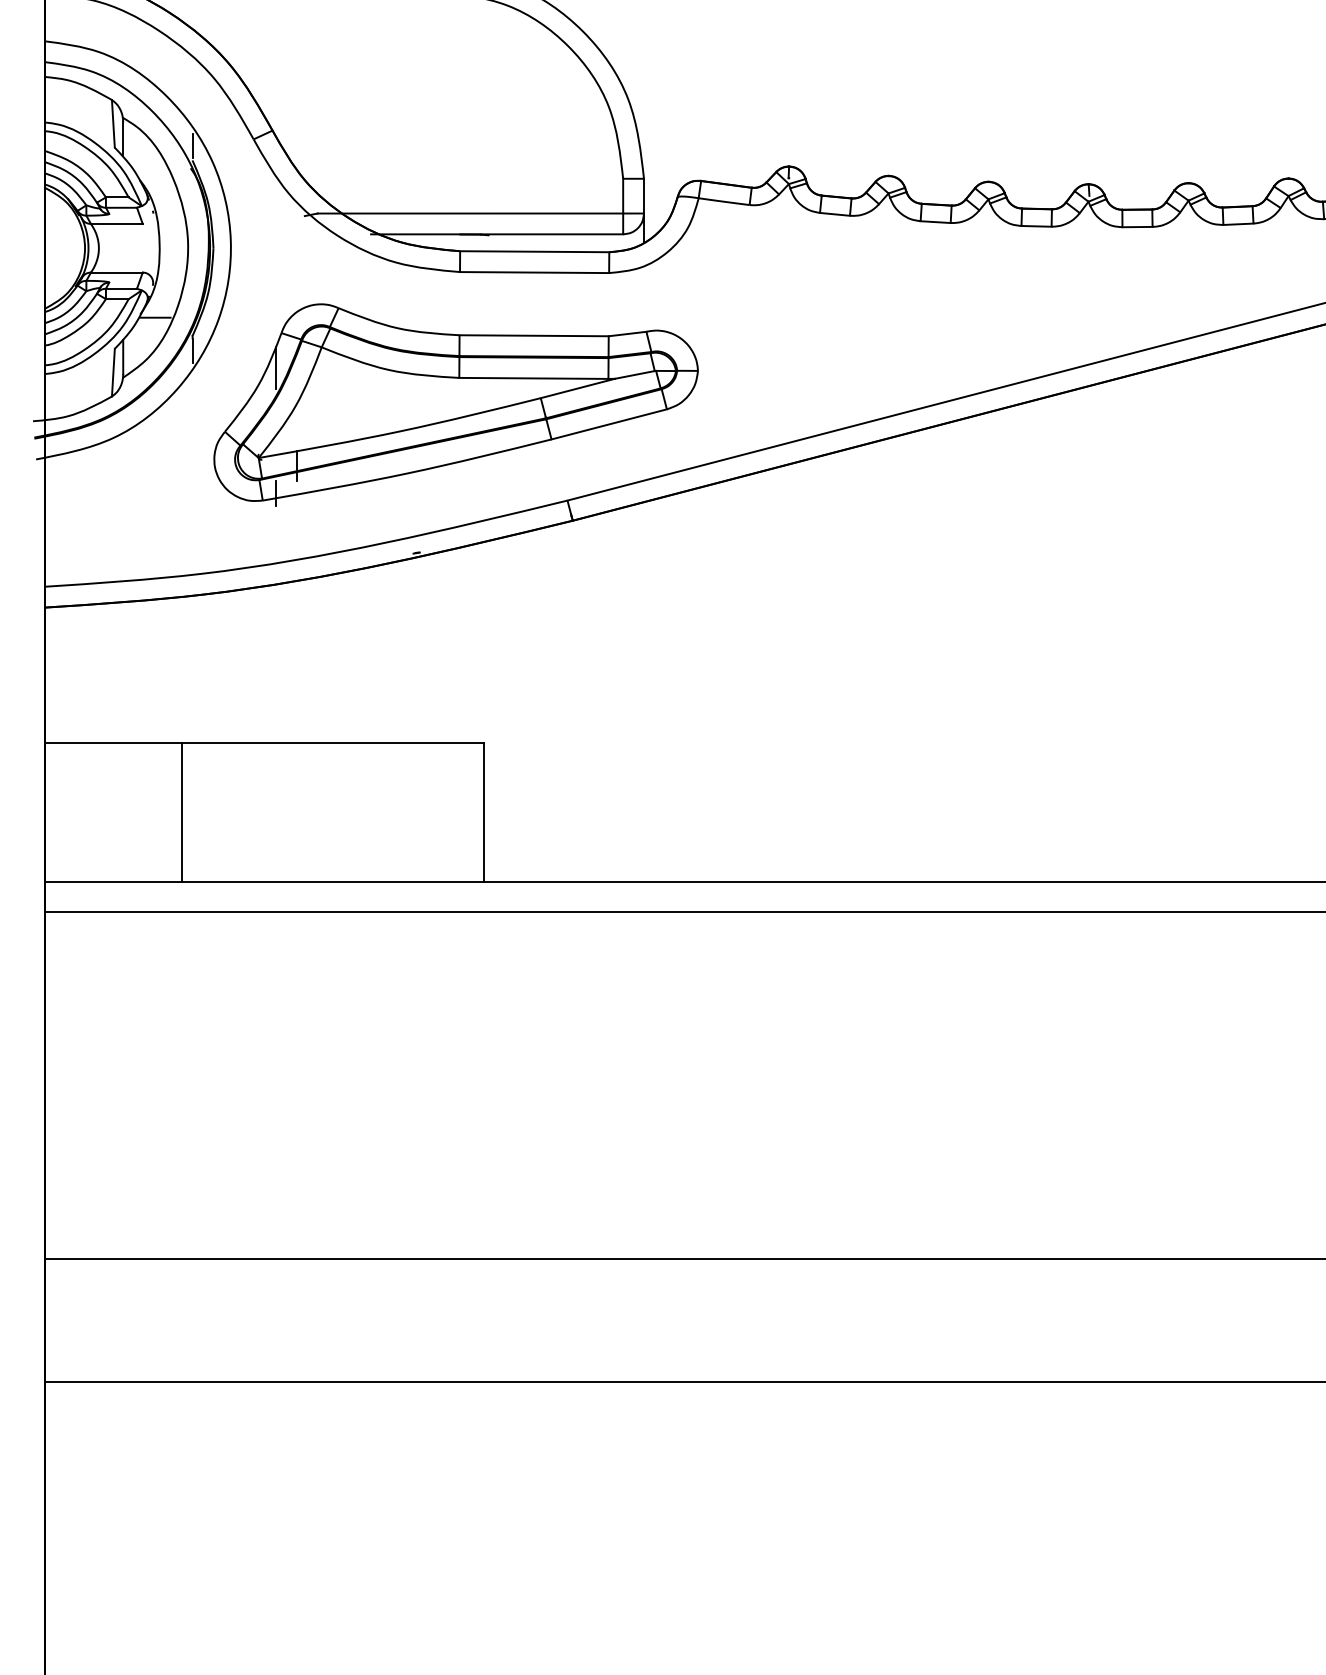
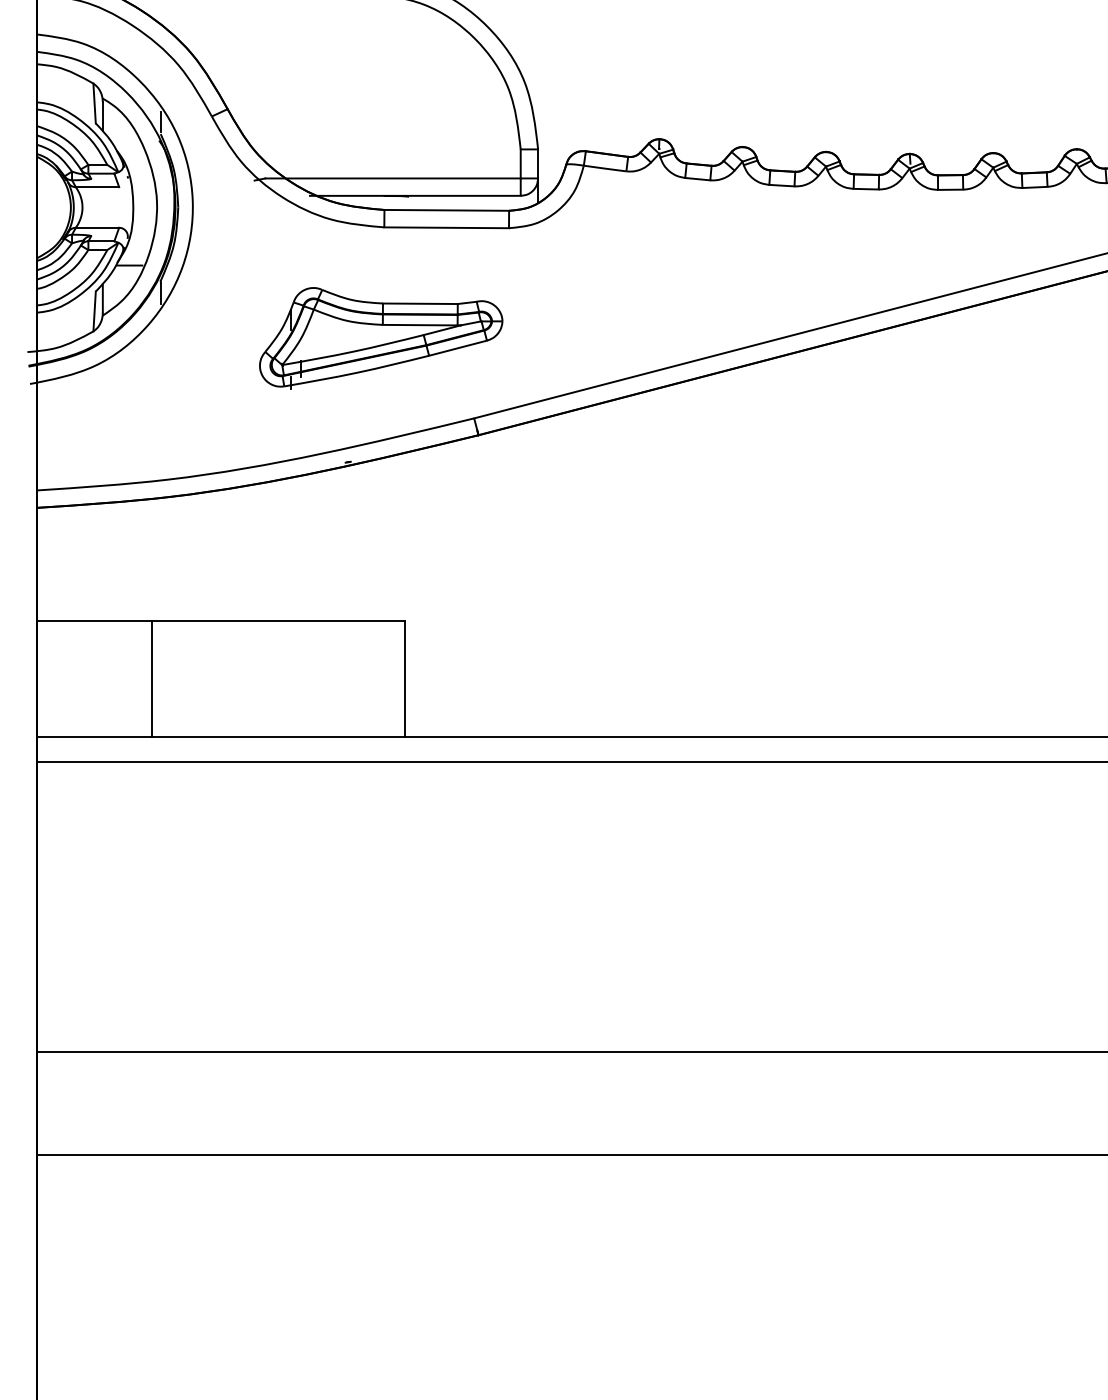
part: (456, 405) -> (381, 338), size x0.6

